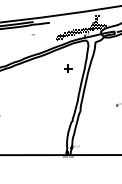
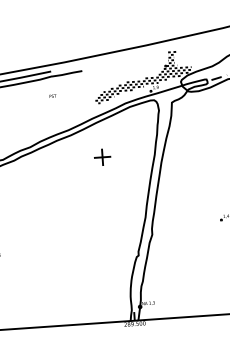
part: (68, 68) -> (102, 157), moved

